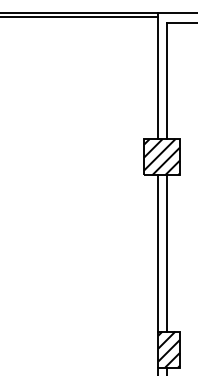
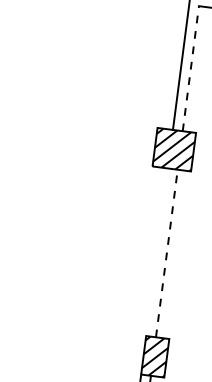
line: (167, 80) -> (190, 68), solid -> dashed
line: (167, 252) -> (167, 252), solid -> dashed
line: (158, 253) -> (157, 252), removed

